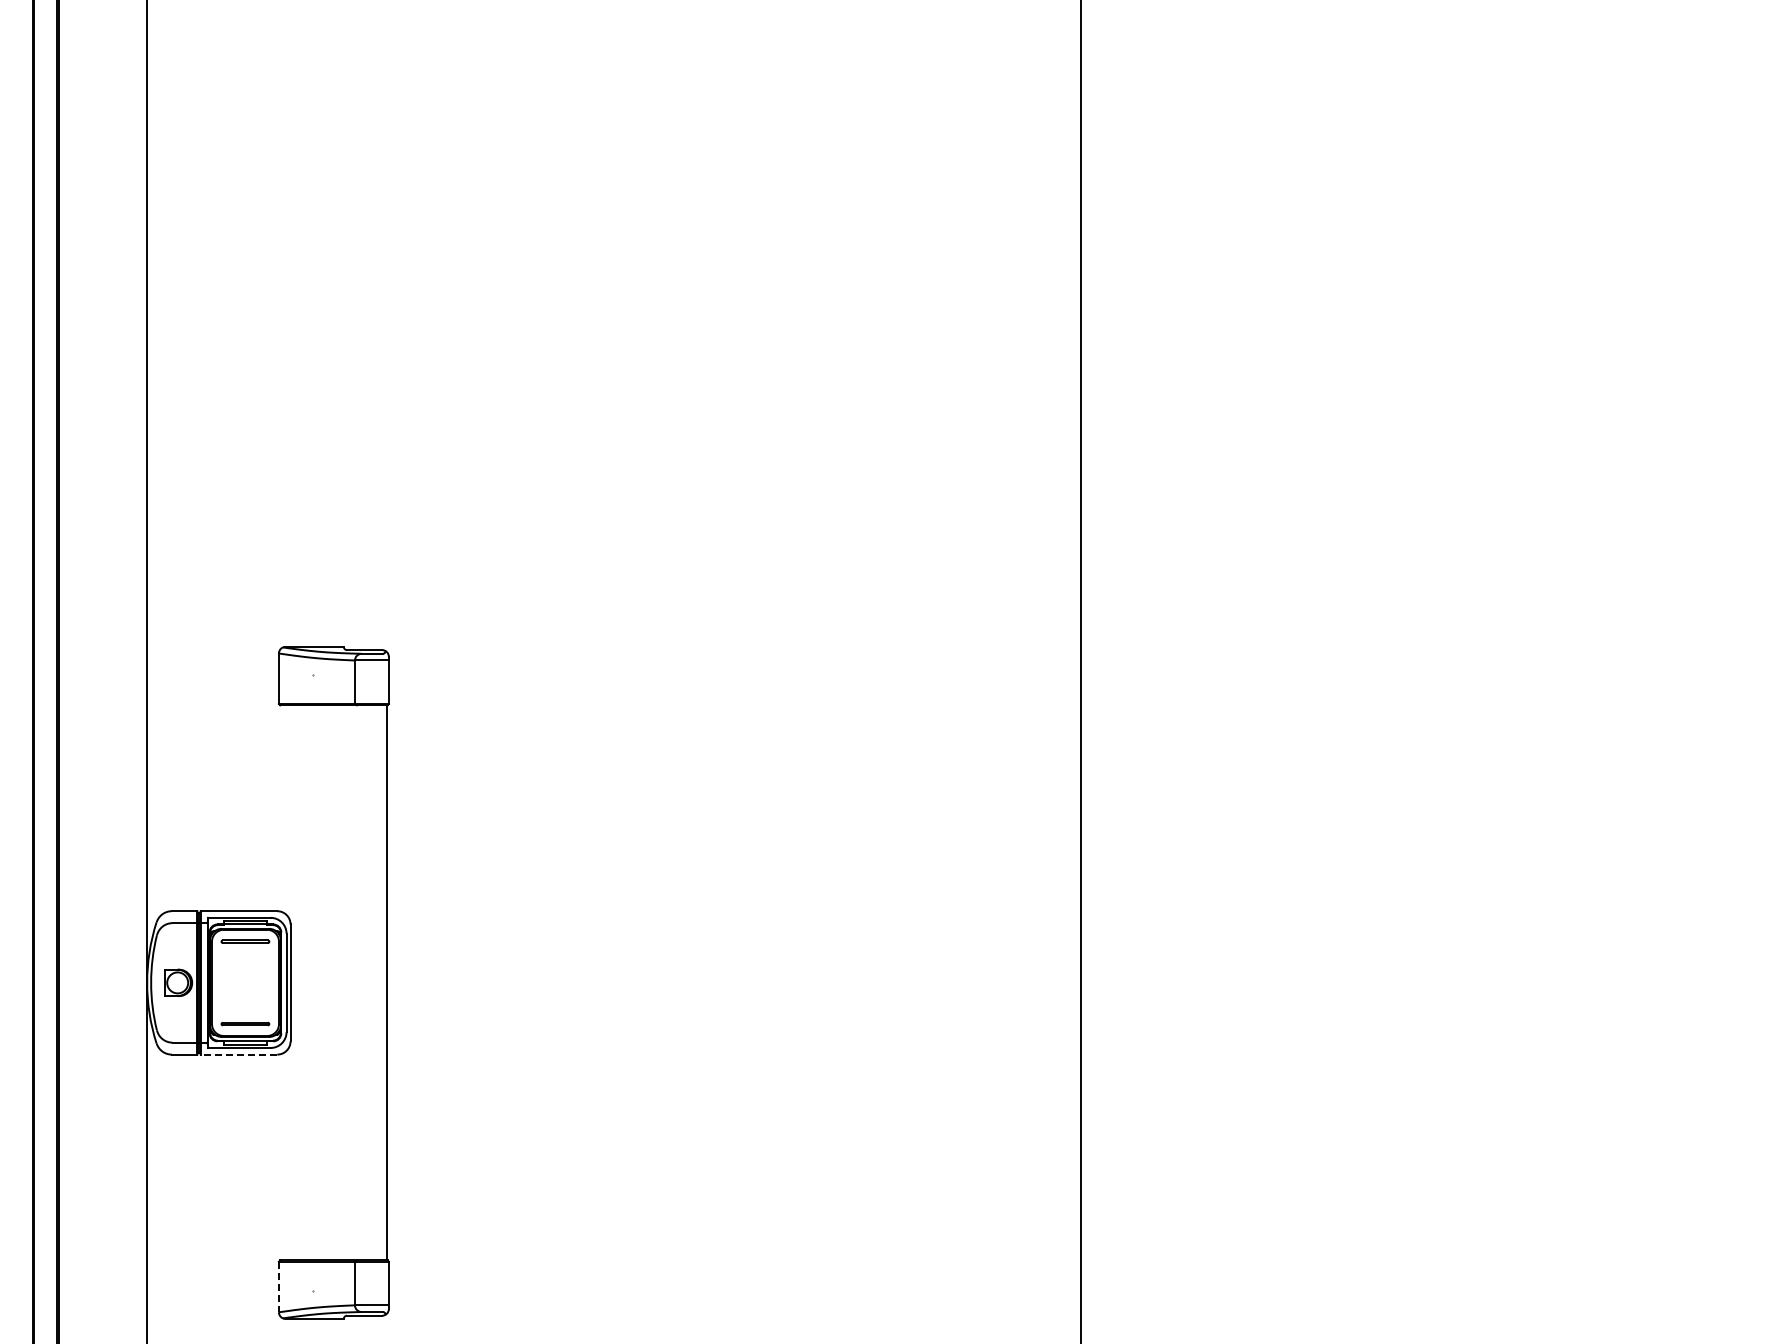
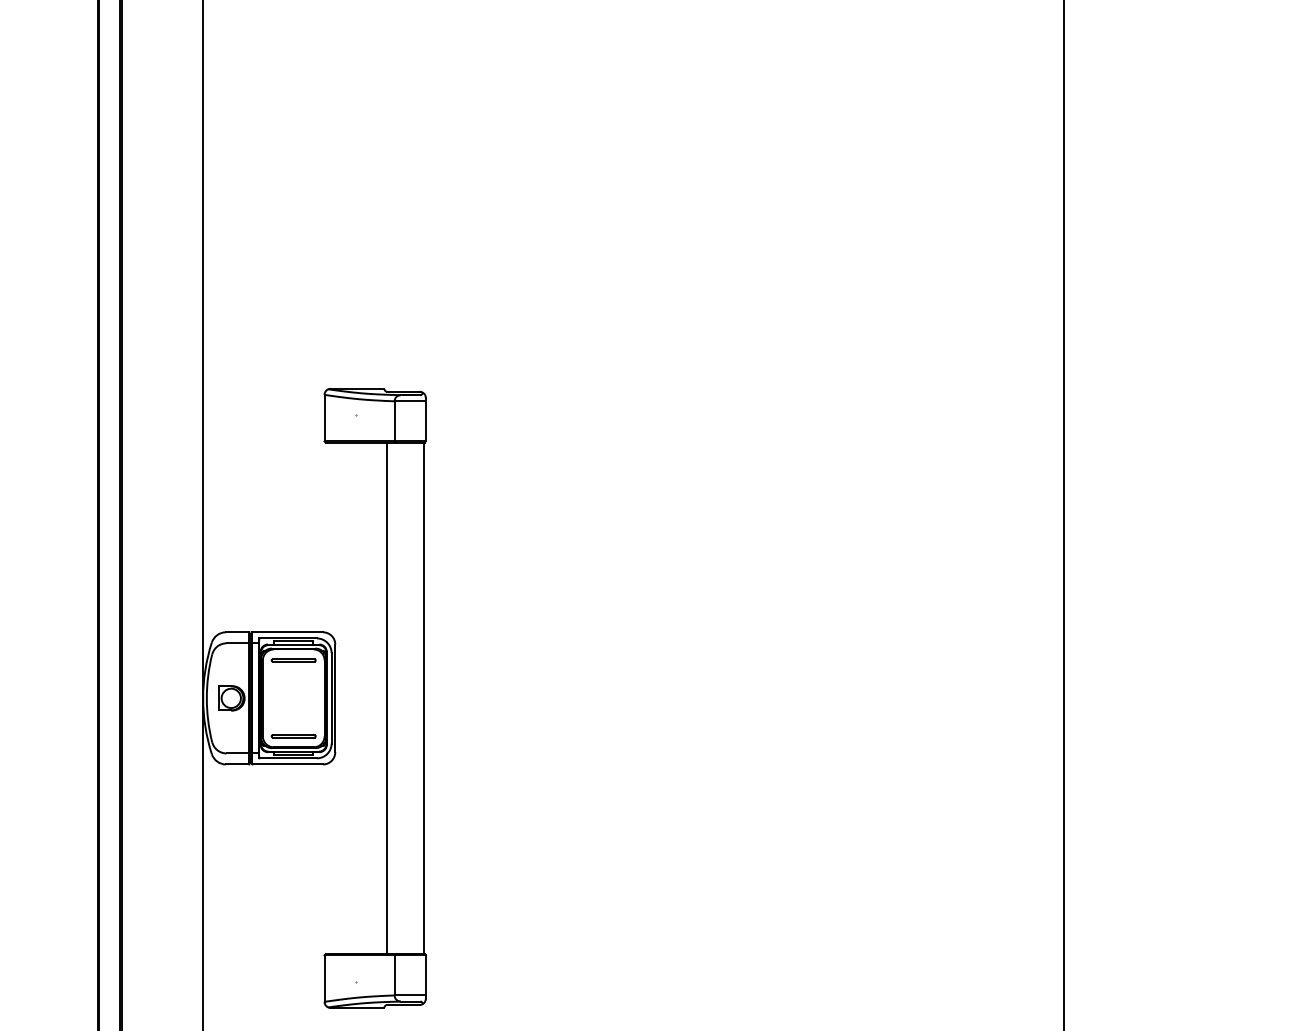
line: (347, 982) -> (387, 698), added
line: (238, 1054) -> (287, 764), dashed -> solid
line: (278, 1287) -> (324, 978), dashed -> solid

